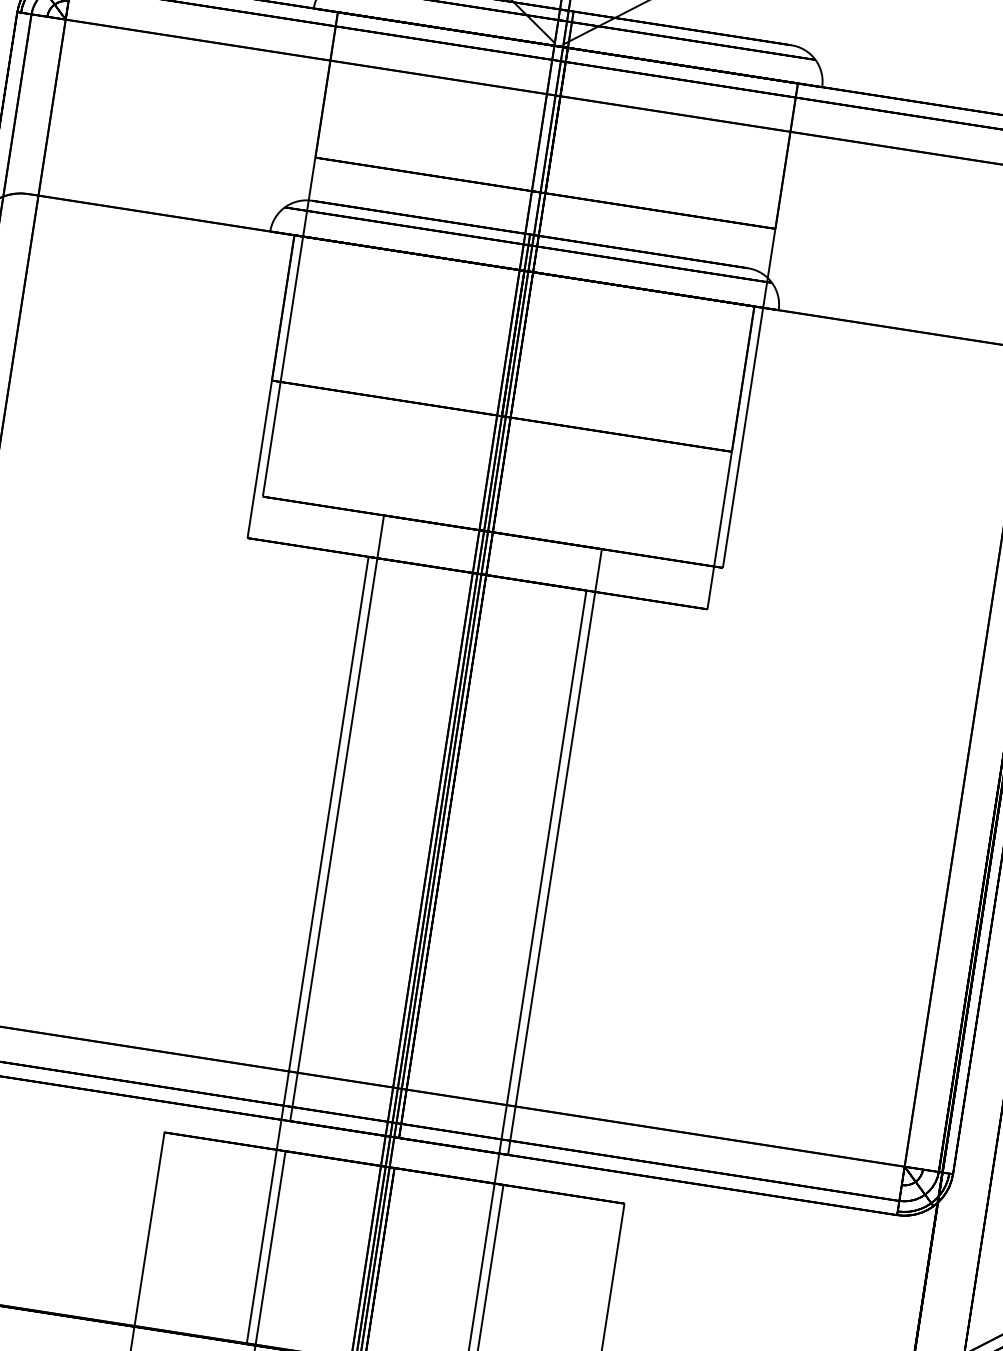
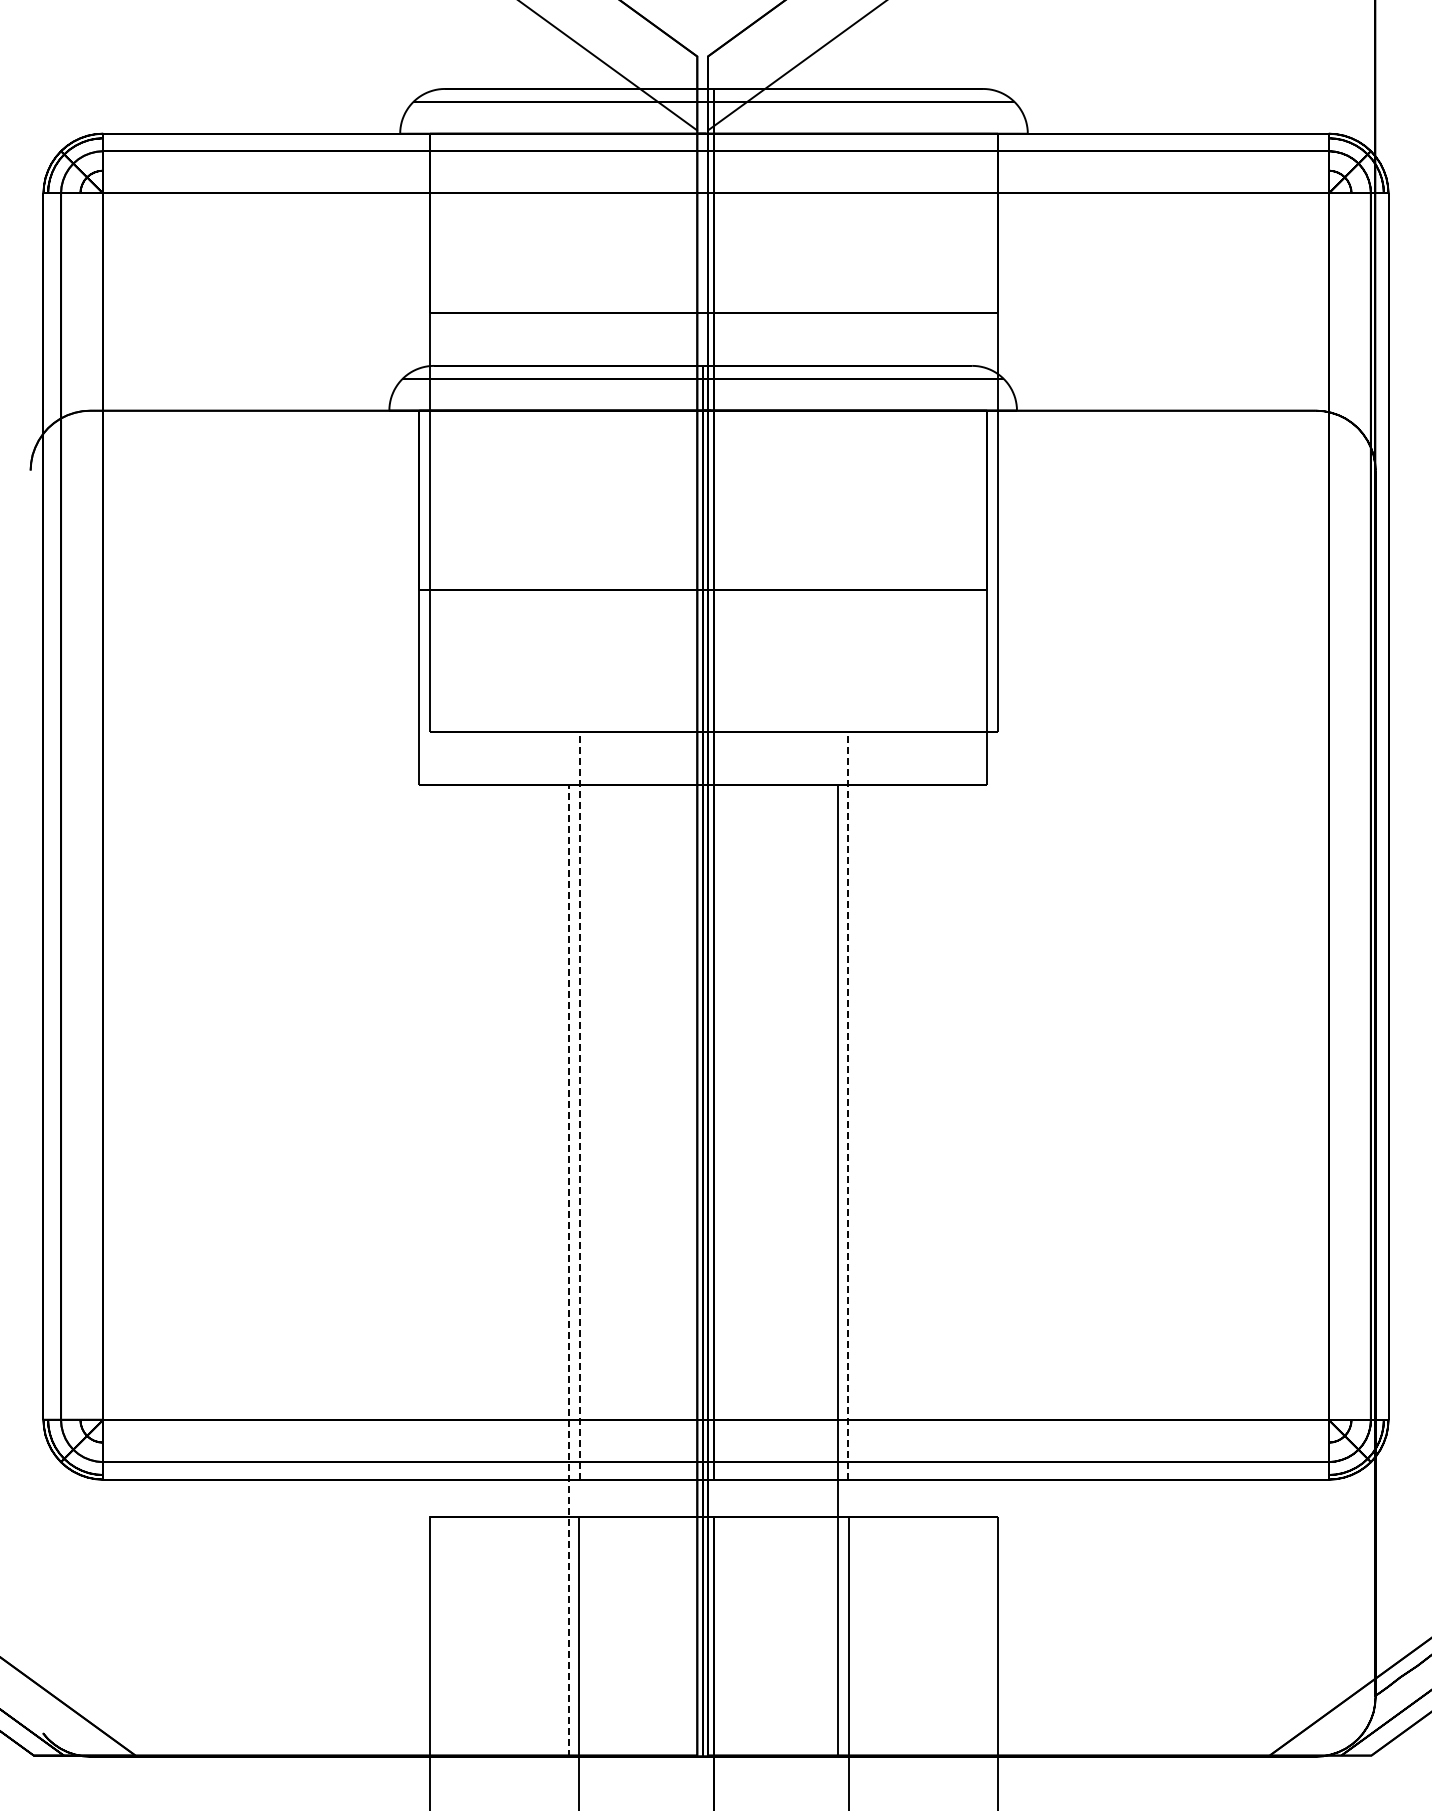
line: (337, 818) -> (579, 1105), solid -> dashed
line: (555, 851) -> (848, 1105), solid -> dashed
line: (307, 950) -> (568, 1270), solid -> dashed

